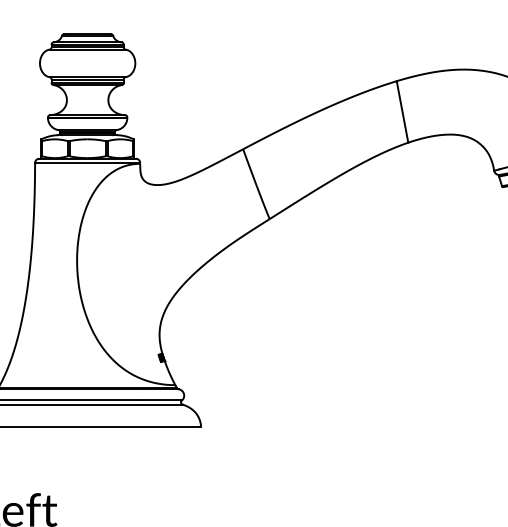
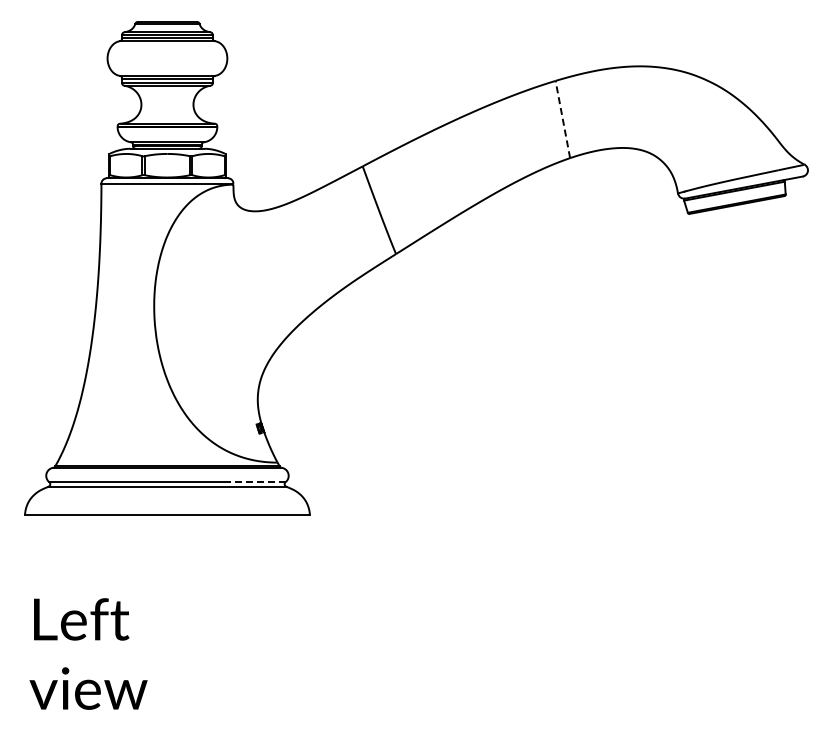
line: (402, 111) -> (562, 119), solid -> dashed
line: (159, 400) -> (257, 481), solid -> dashed

